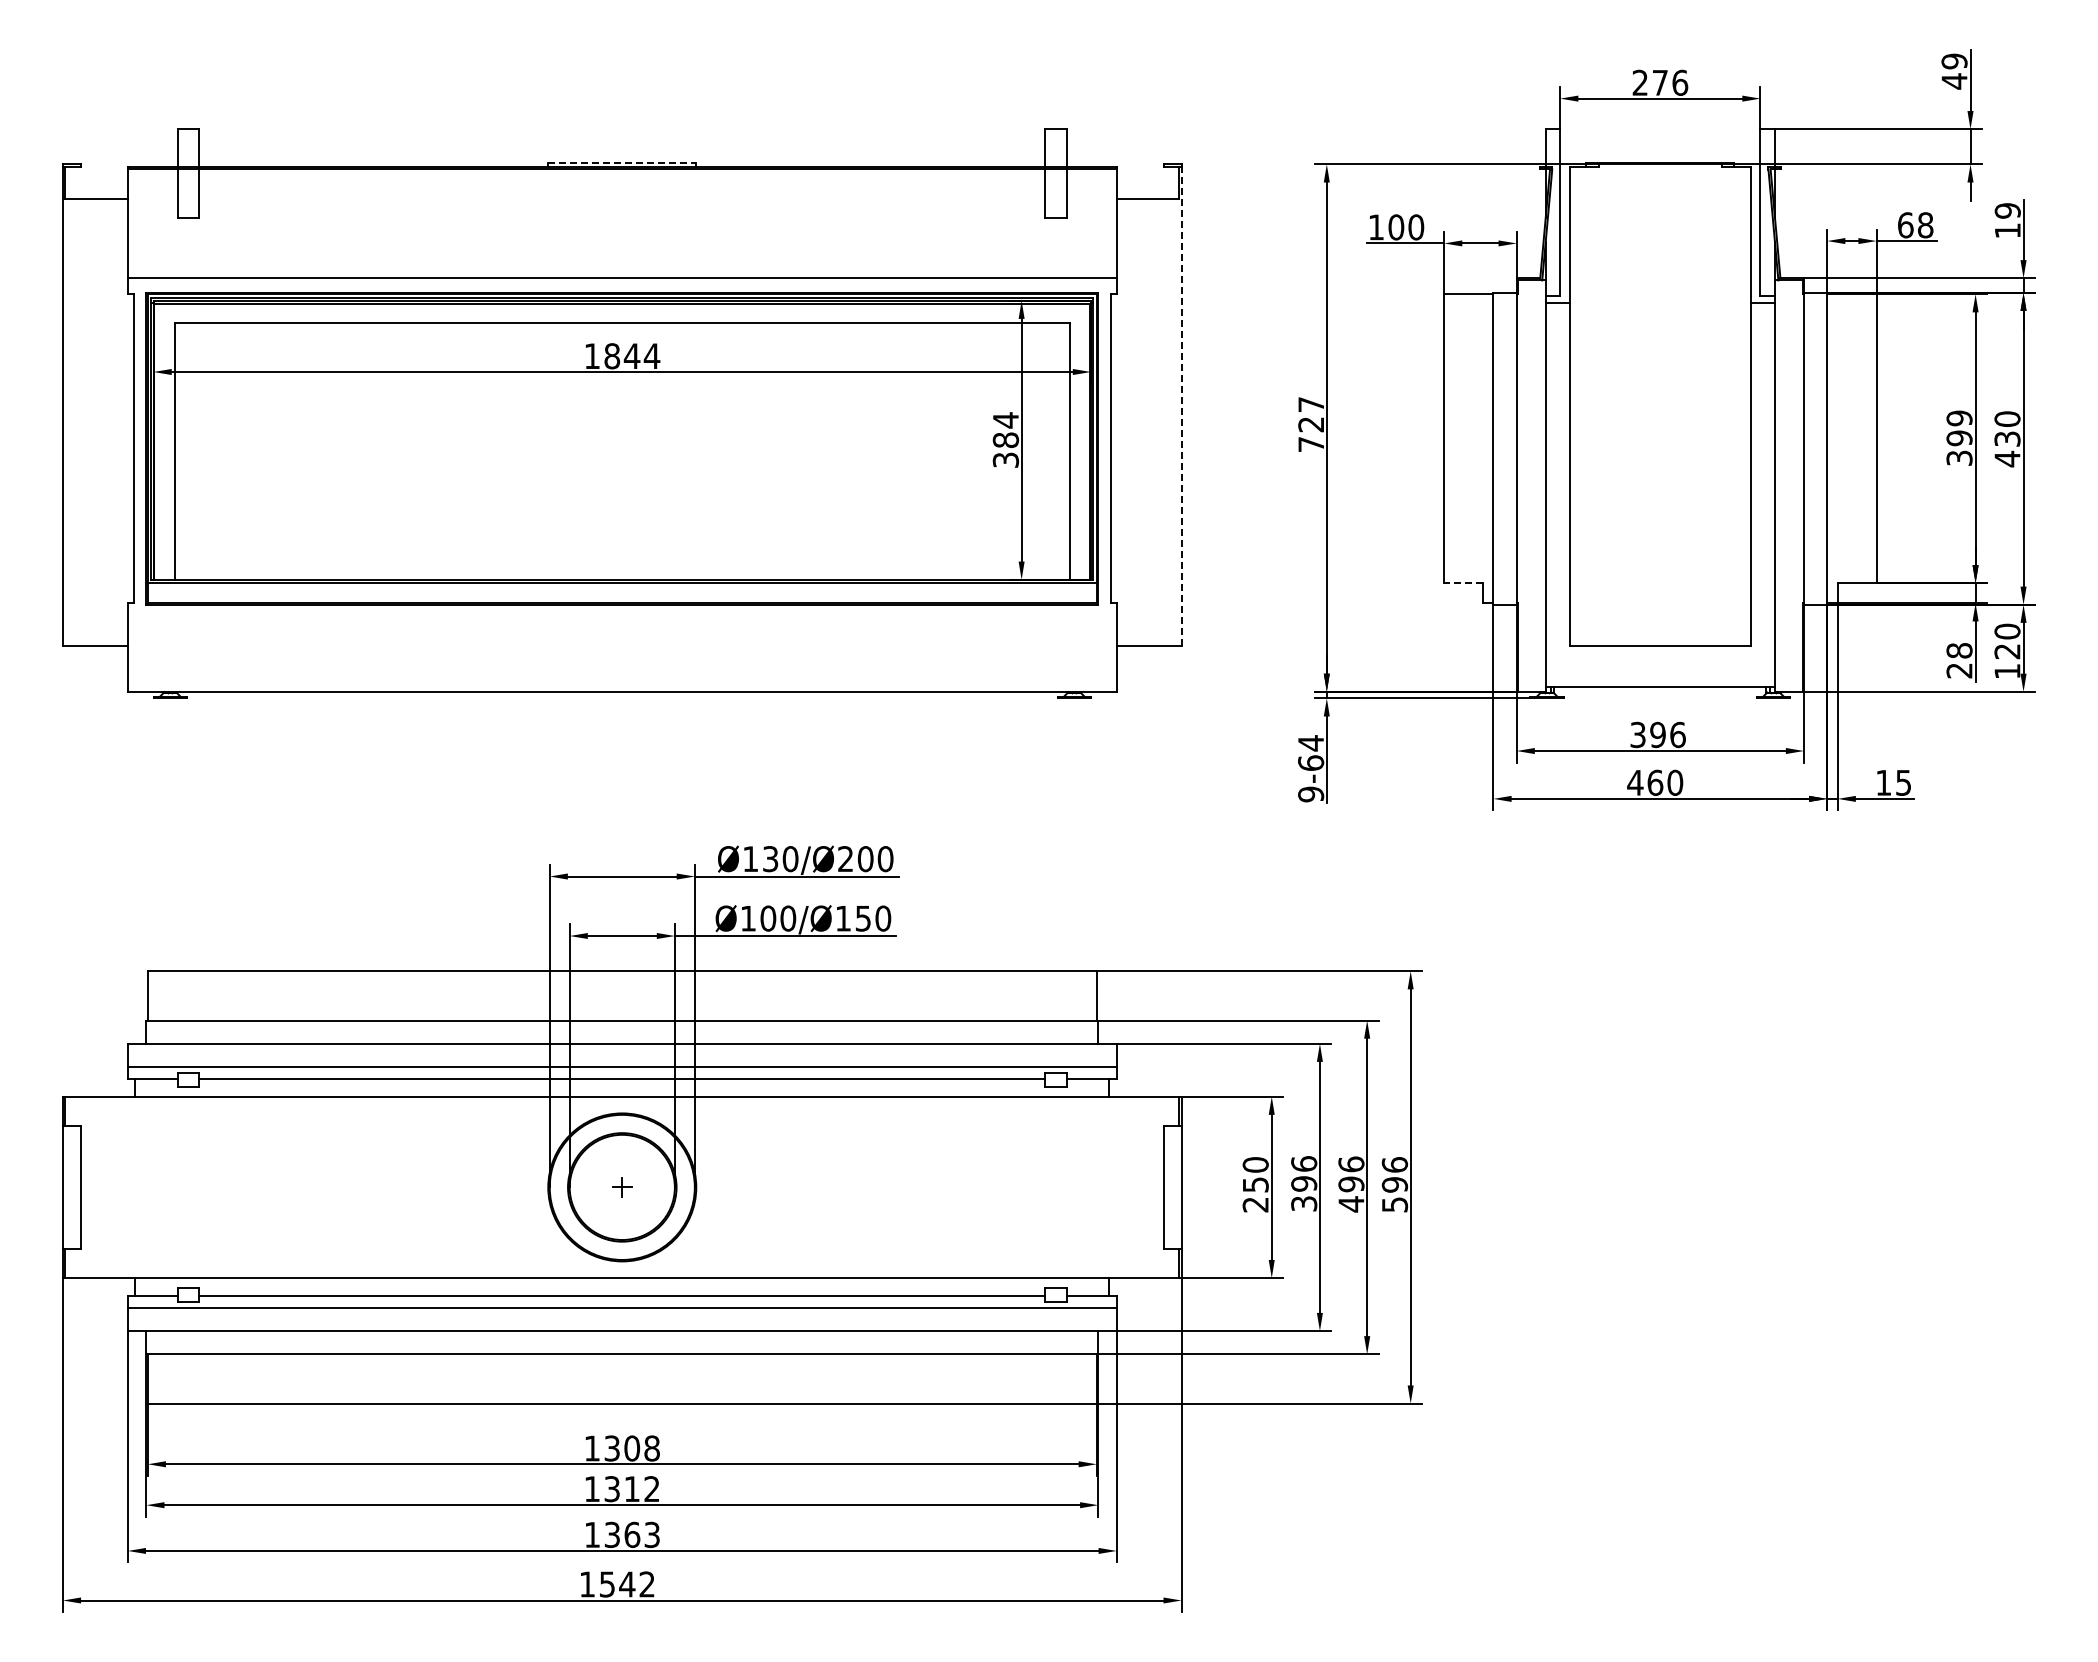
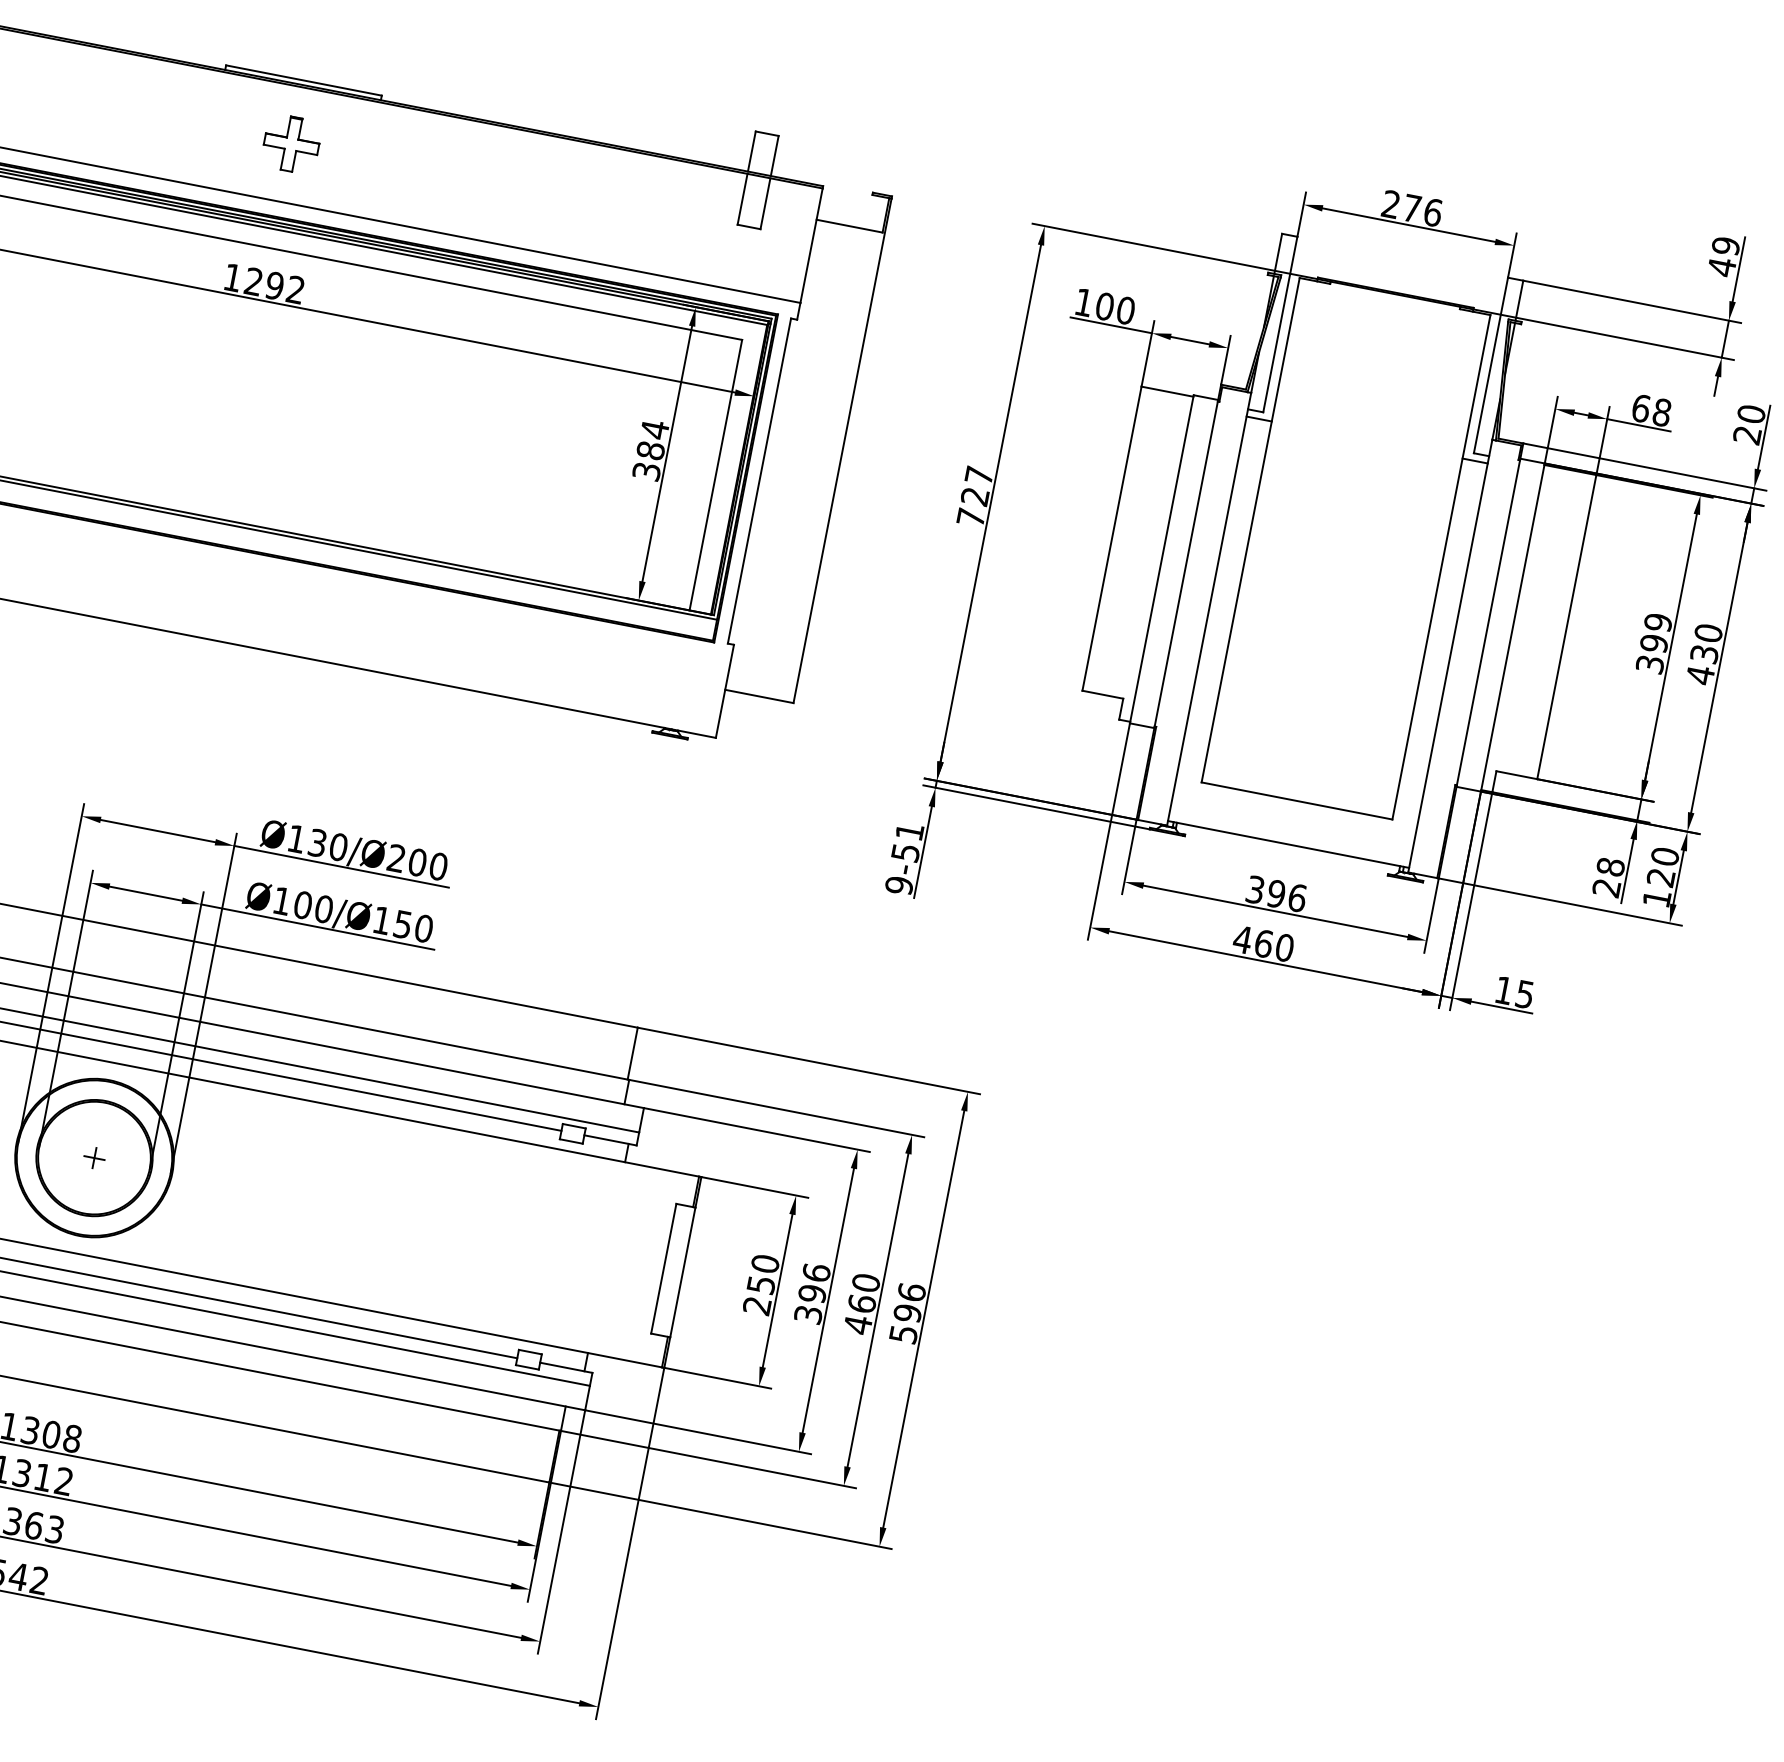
line: (622, 162) -> (304, 80), dashed -> solid
text: (2007, 220) -> (1749, 424), 19 -> 20
part: (622, 223) -> (291, 144), added
text: (632, 356) -> (275, 286), 1844 -> 1292
line: (1181, 406) -> (842, 451), dashed -> solid
line: (1463, 583) -> (1102, 694), dashed -> solid
text: (1311, 752) -> (908, 841), 9-64 -> 9-51
text: (1351, 1174) -> (864, 1293), 496 -> 460

